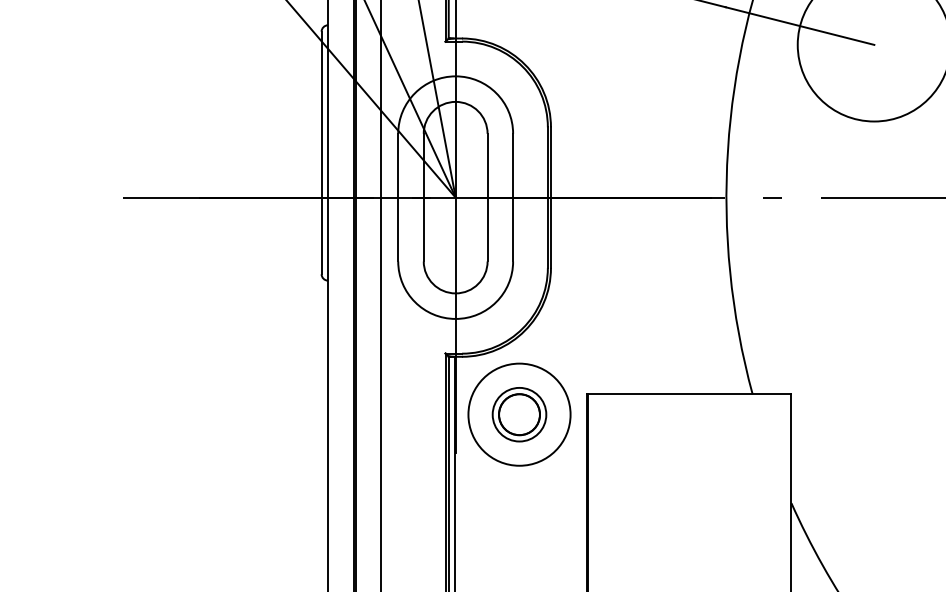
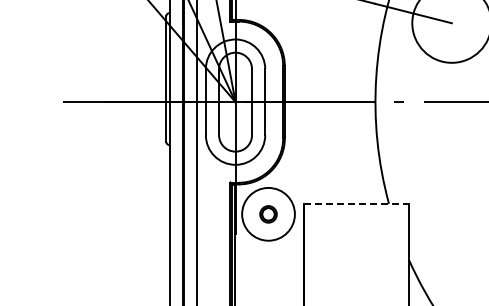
line: (689, 393) -> (356, 203), solid -> dashed
part: (519, 415) -> (268, 214), size x0.6

